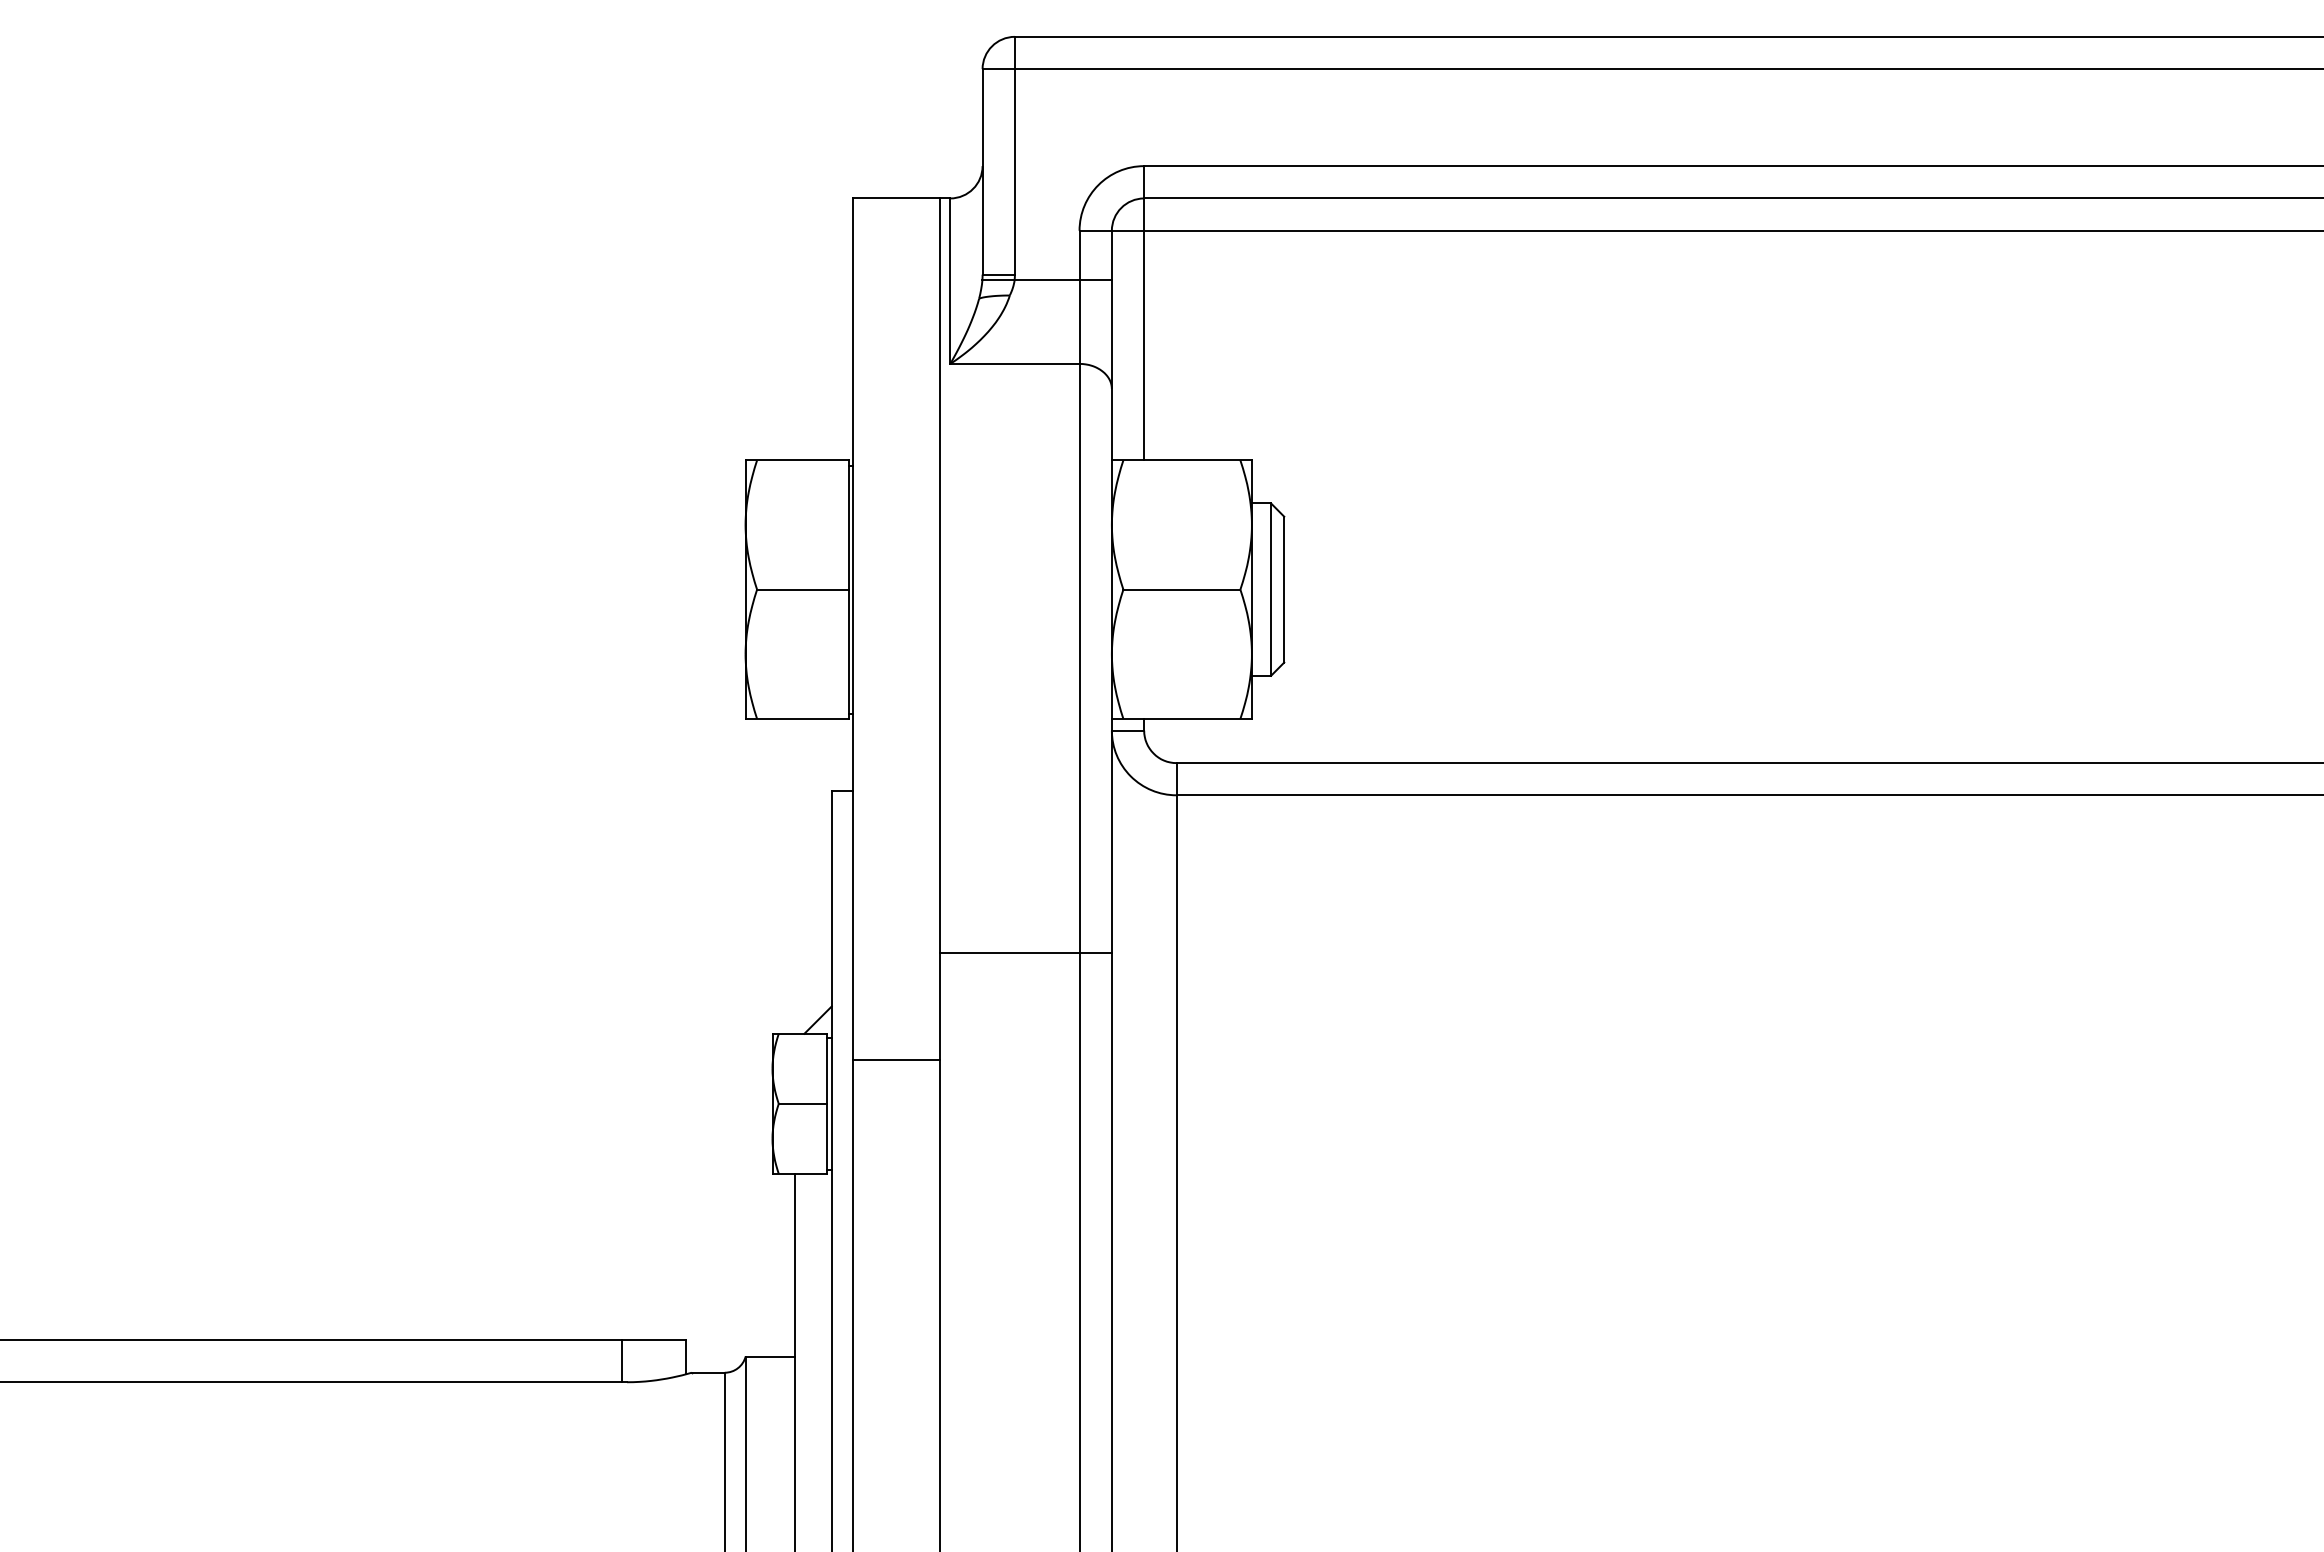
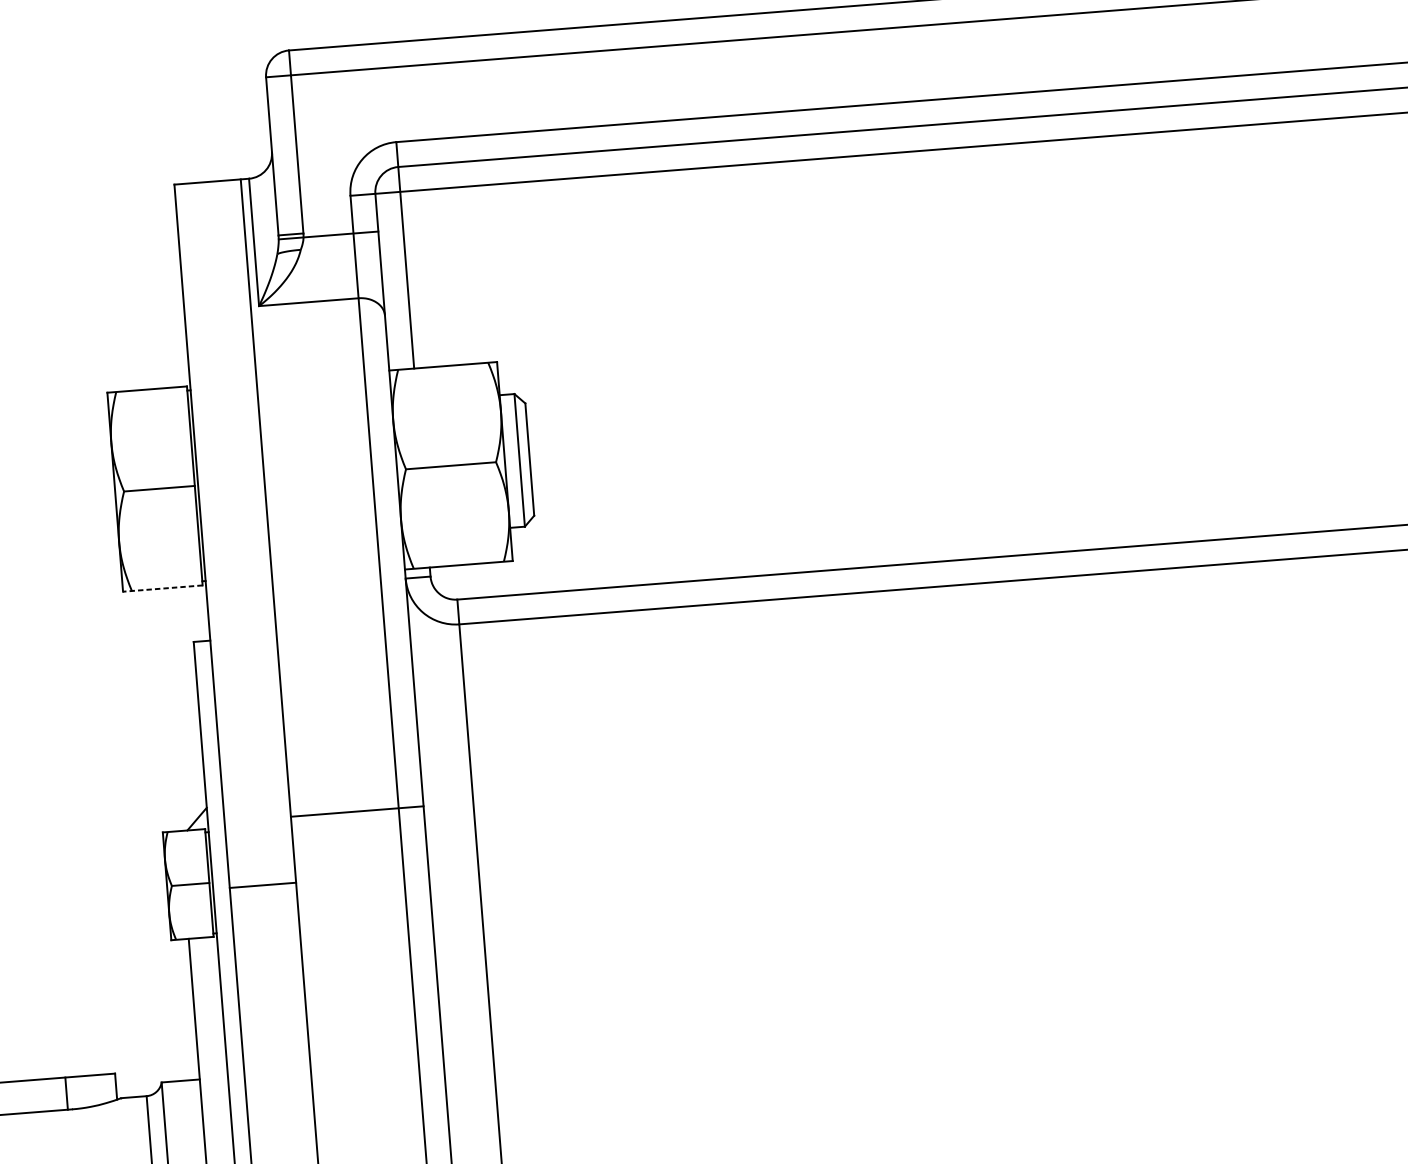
line: (797, 718) -> (162, 588), solid -> dashed
line: (1025, 952) -> (357, 811), moved
line: (896, 1060) -> (263, 885), moved

